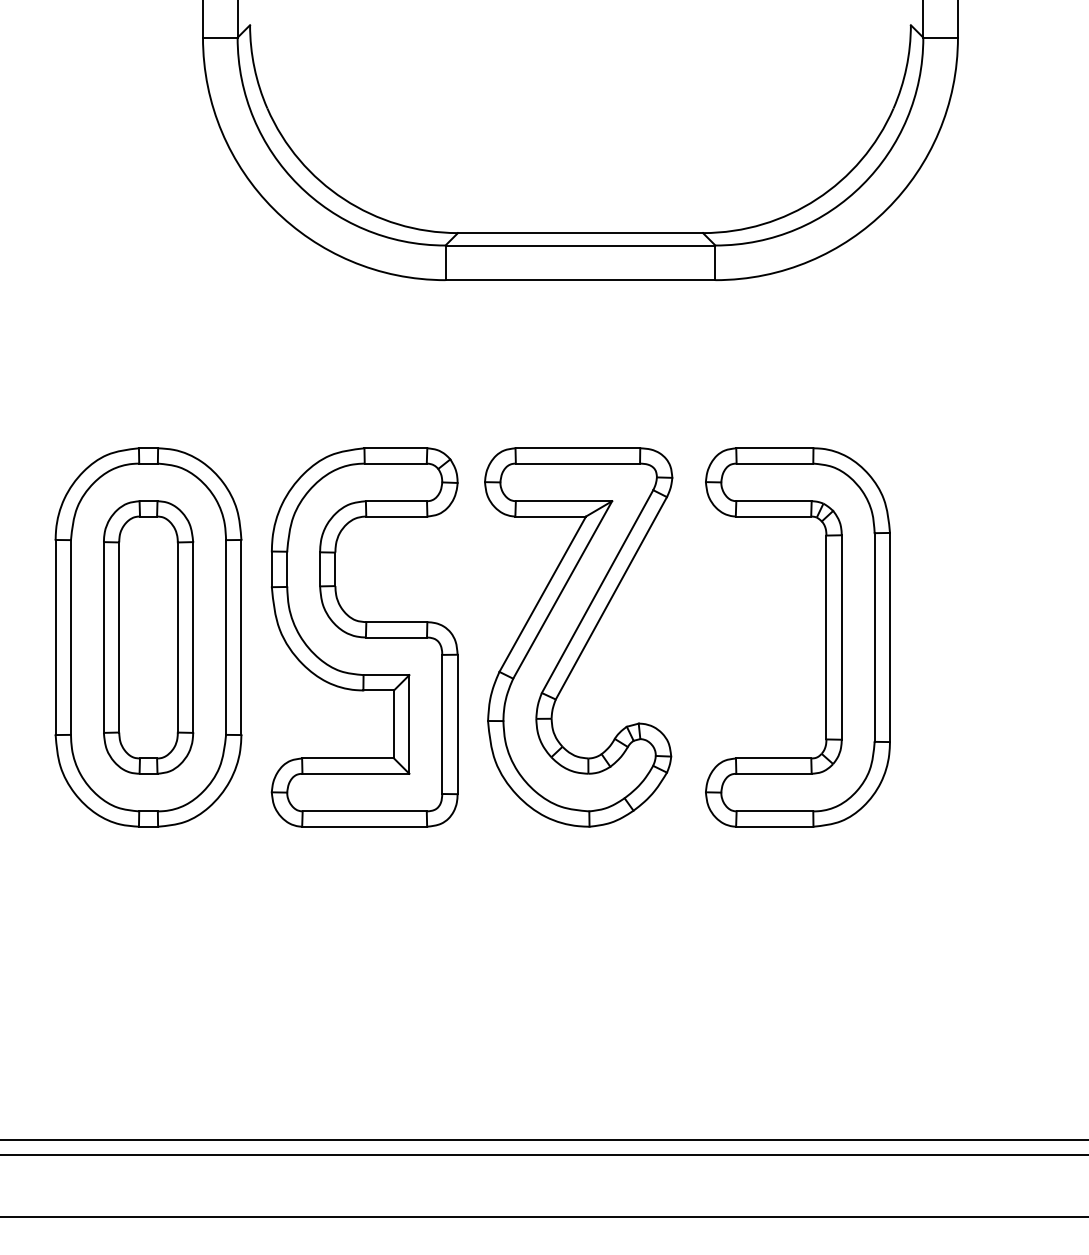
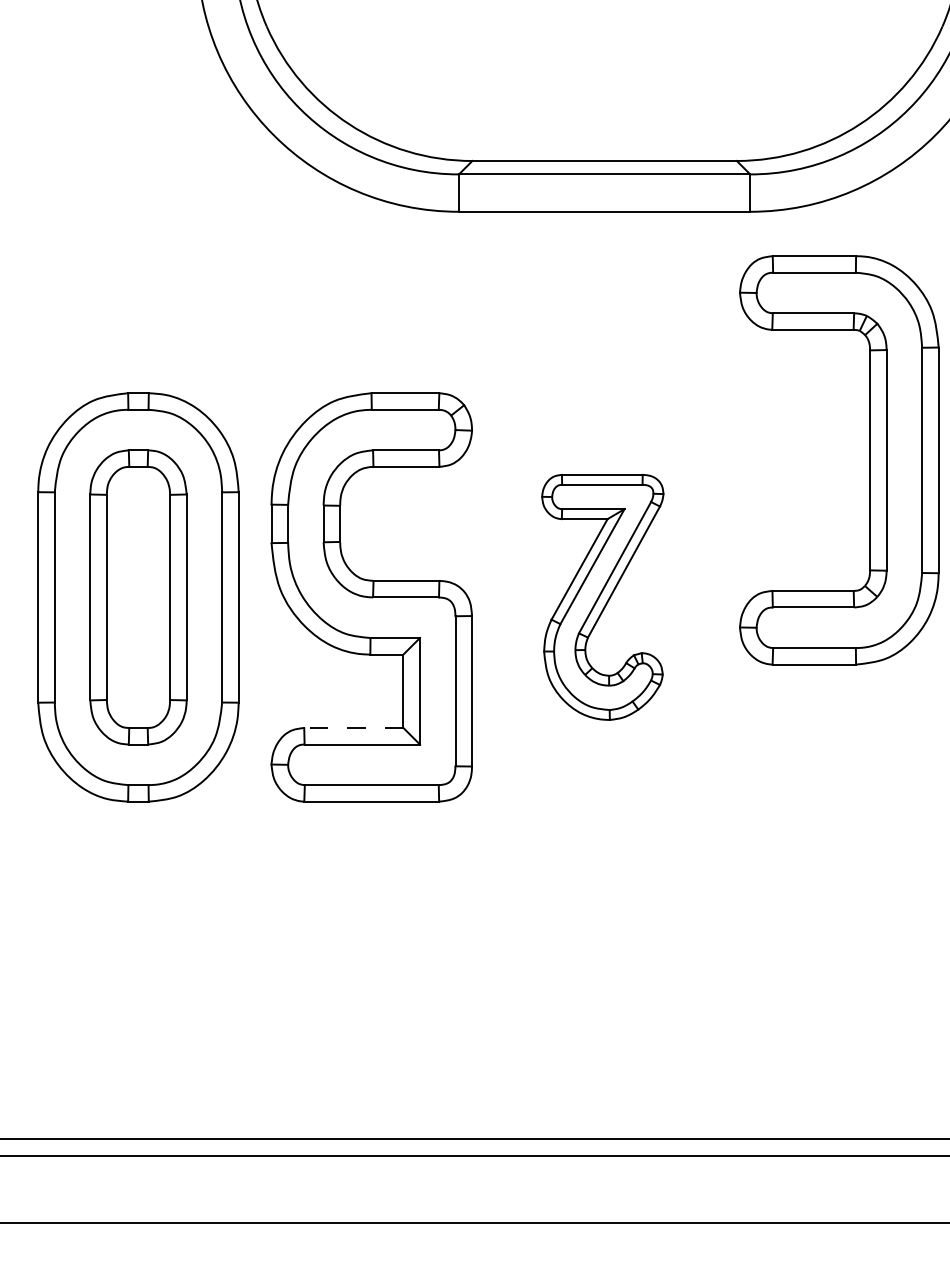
part: (578, 637) -> (602, 597), size x0.6
part: (825, 637) -> (869, 460), moved
line: (348, 758) -> (354, 728), solid -> dashed

